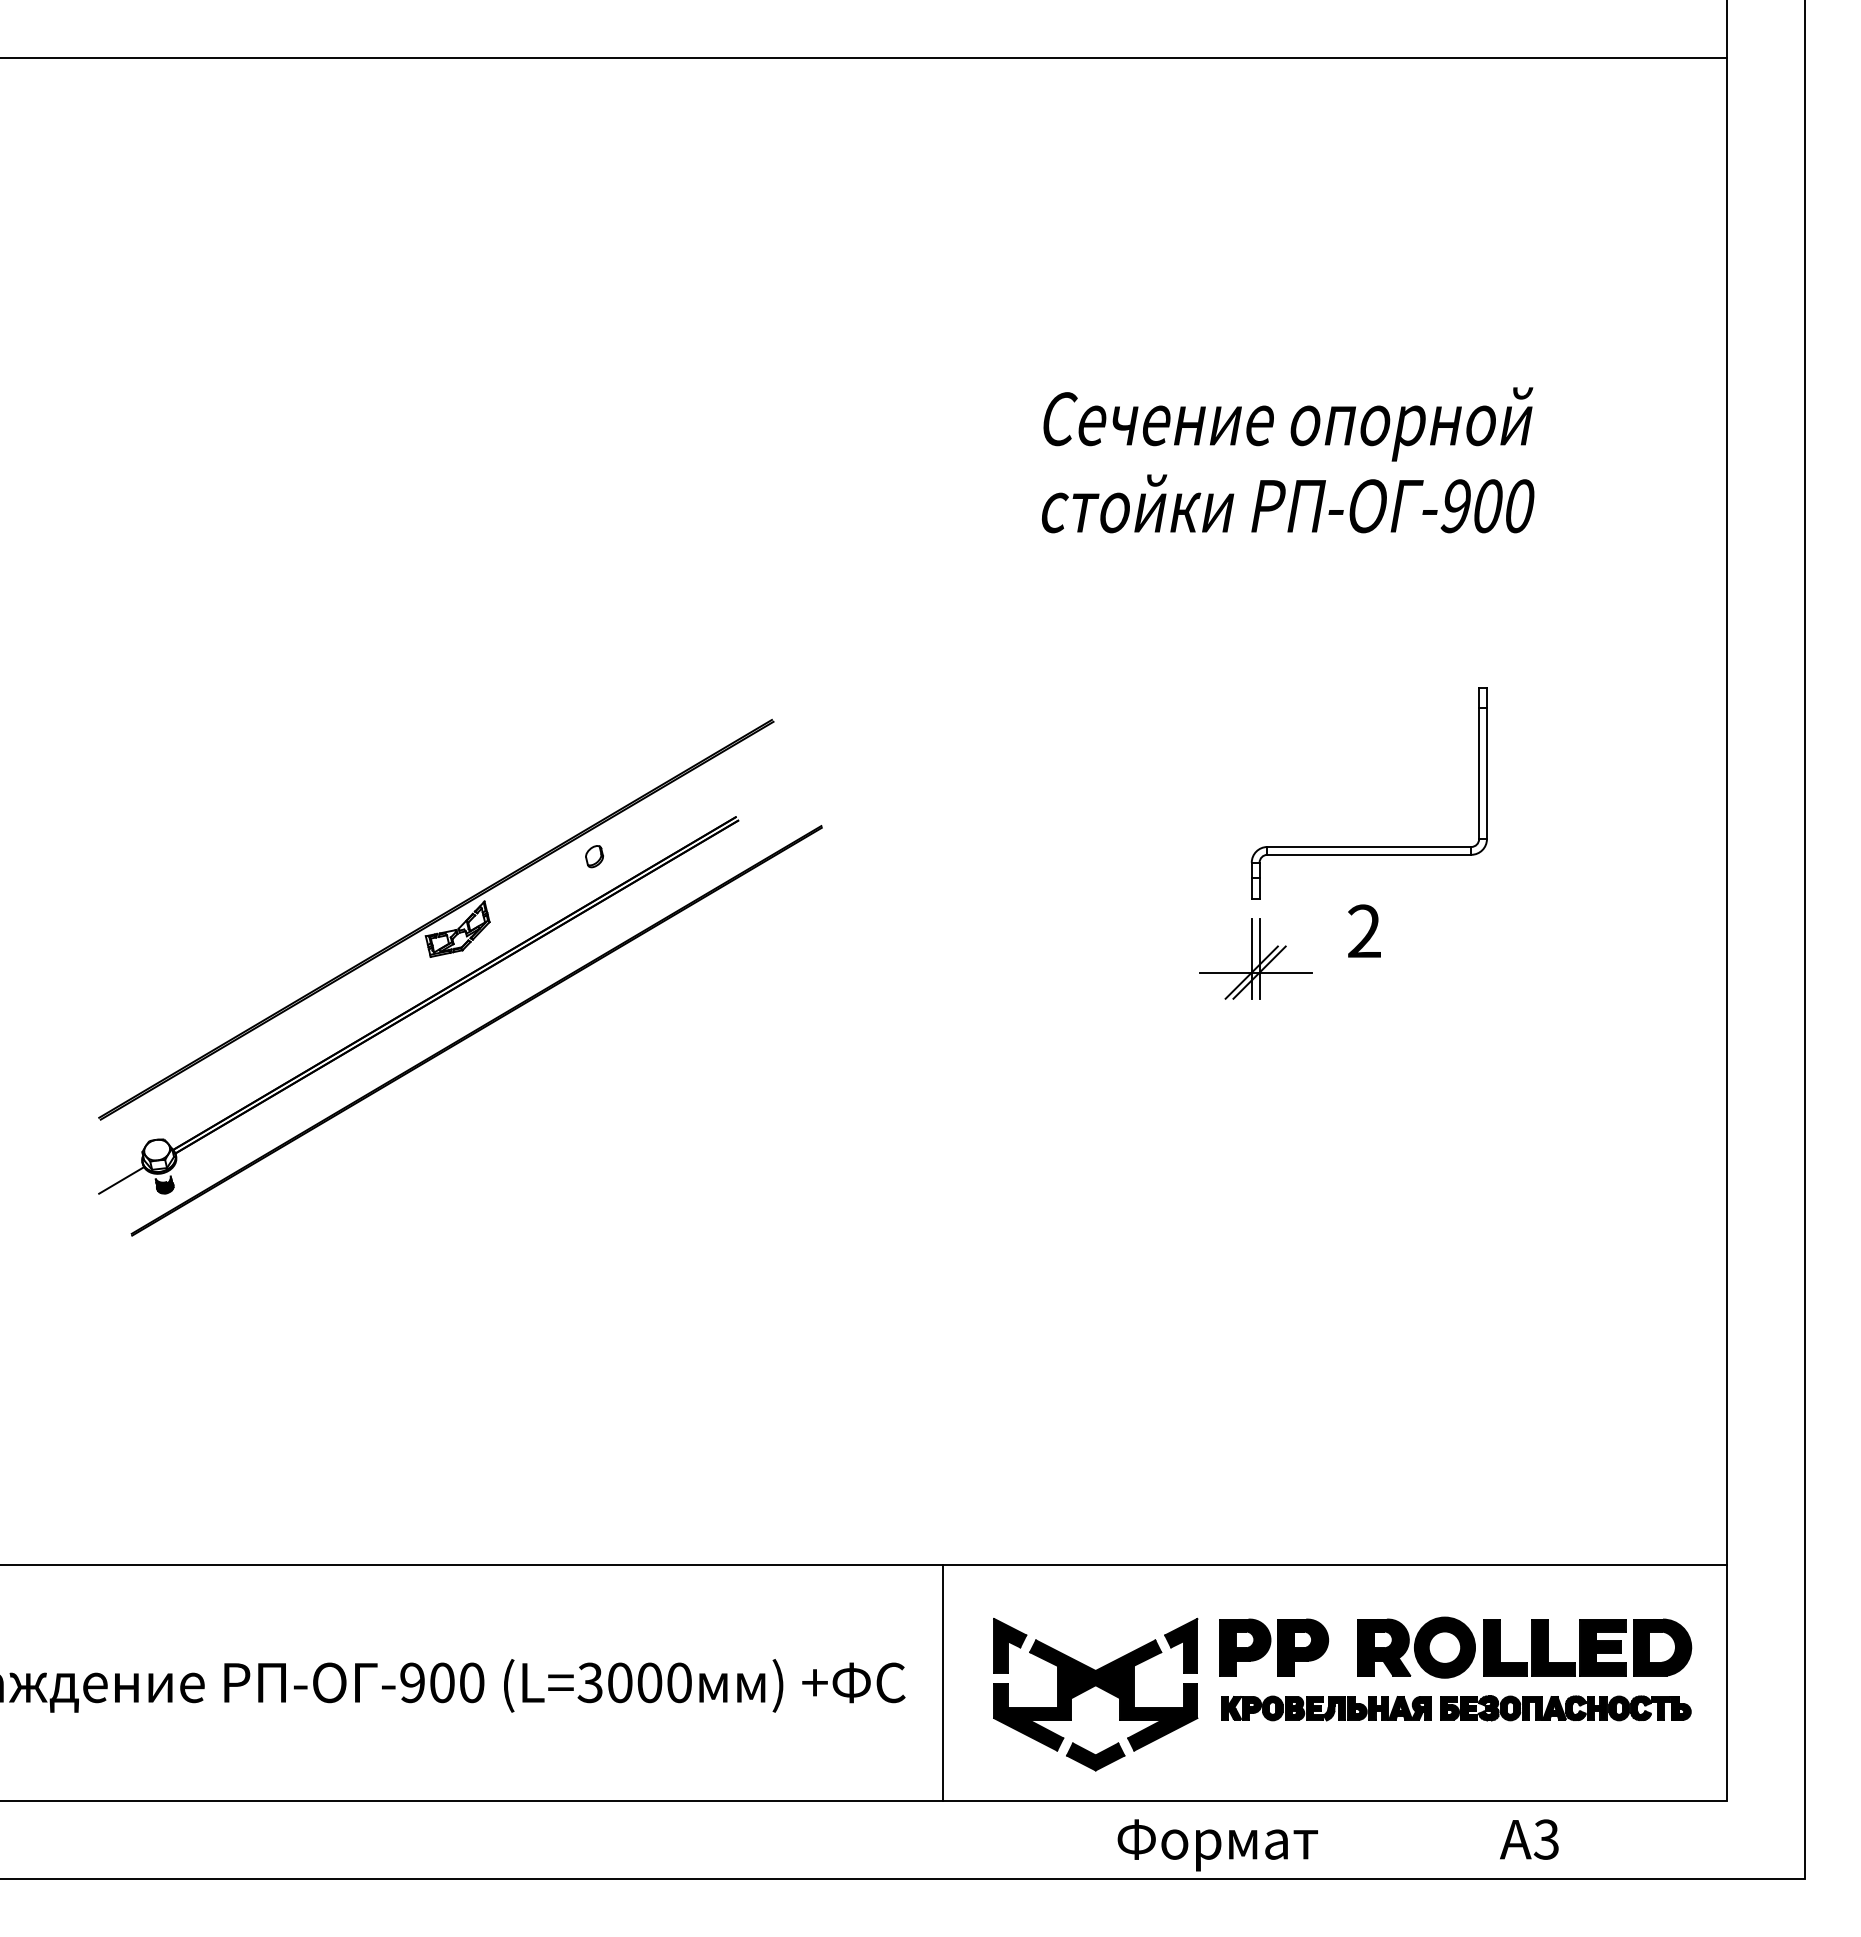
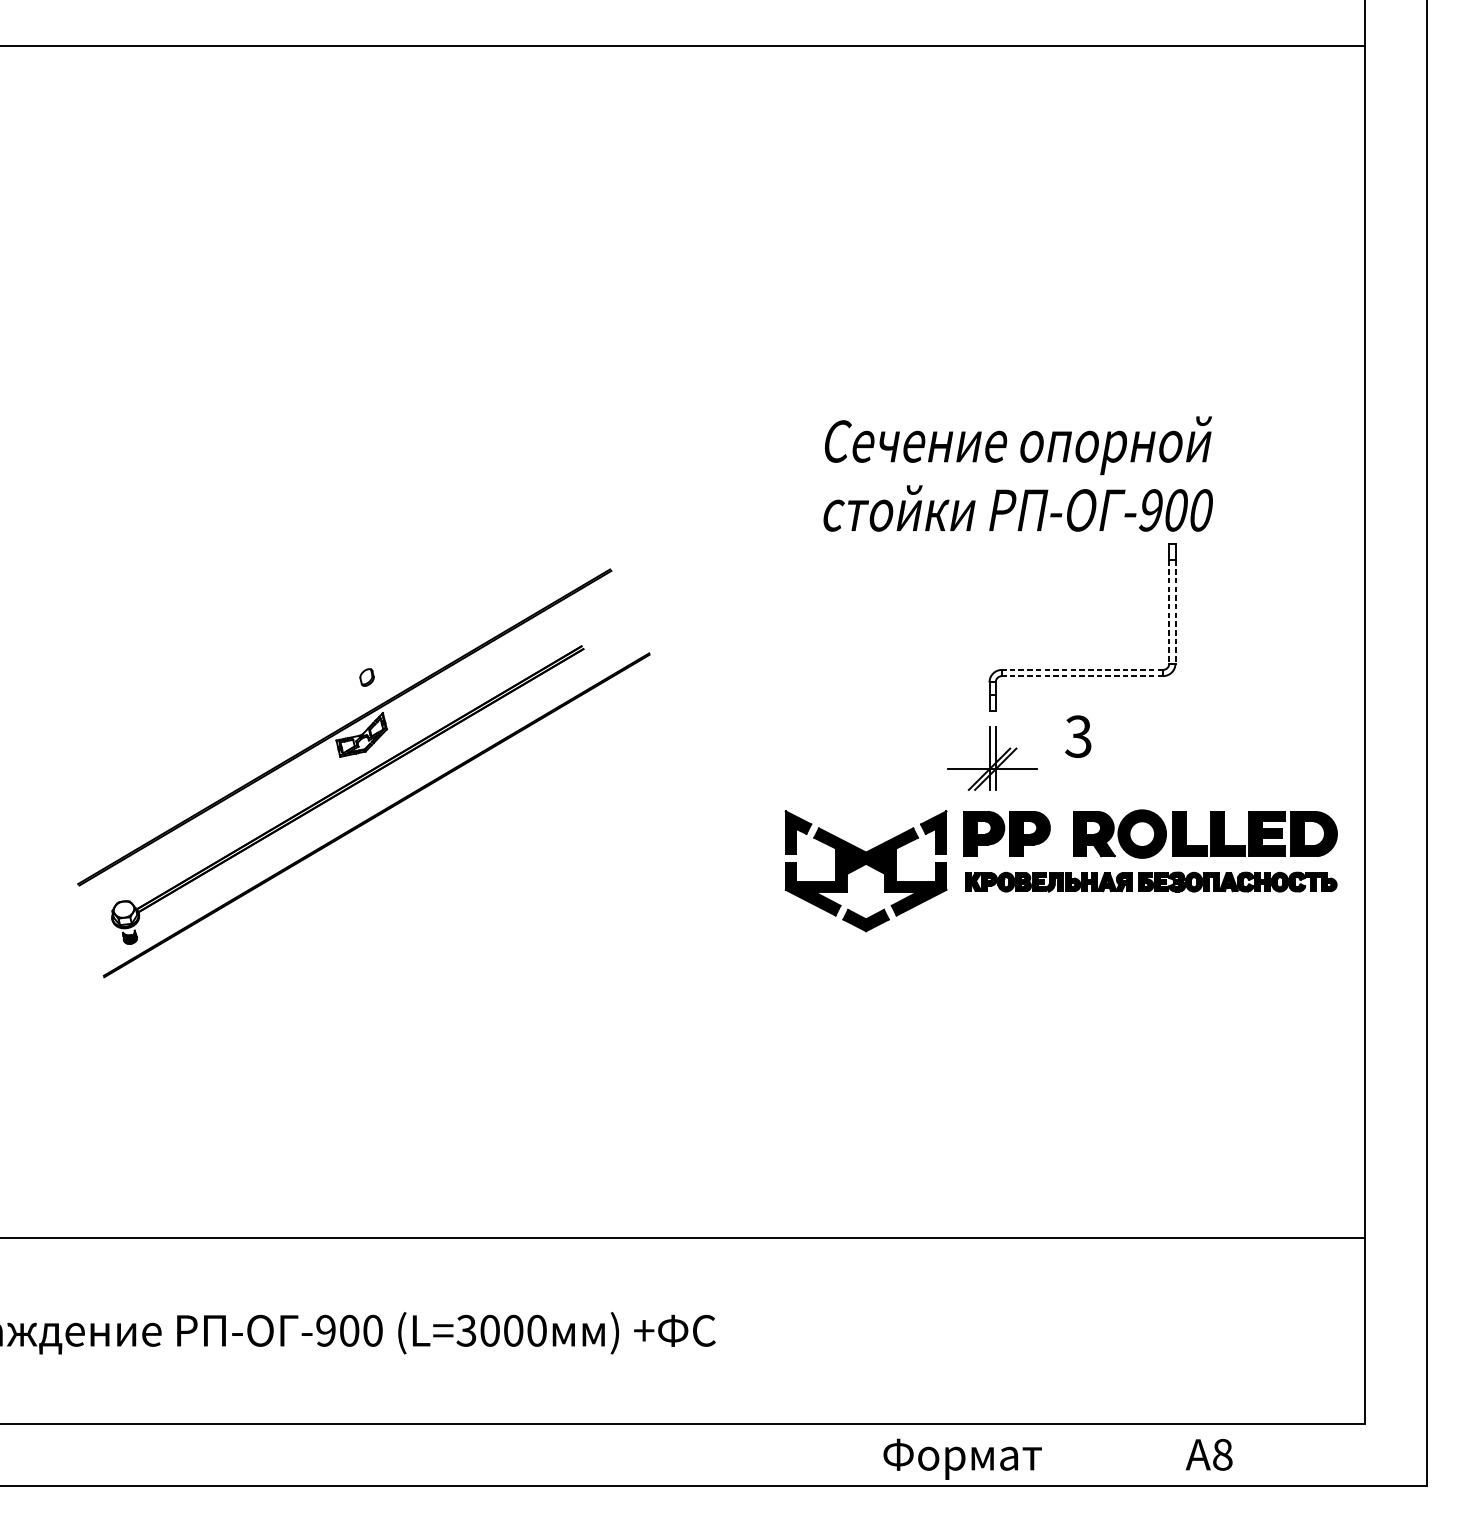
text: (1288, 460) -> (1018, 474), moved
line: (1479, 774) -> (1169, 612), solid -> dashed
line: (1486, 774) -> (1175, 612), solid -> dashed
line: (1369, 847) -> (1082, 670), solid -> dashed
line: (1369, 854) -> (1082, 675), solid -> dashed
part: (594, 856) -> (367, 677), moved
text: (1363, 931) -> (1077, 736), 2 -> 3
line: (121, 1180) -> (95, 933), removed
line: (942, 1682) -> (744, 1330), removed
part: (1342, 1693) -> (1061, 870), moved
text: (1546, 1839) -> (1222, 1454), A3 -> A8

